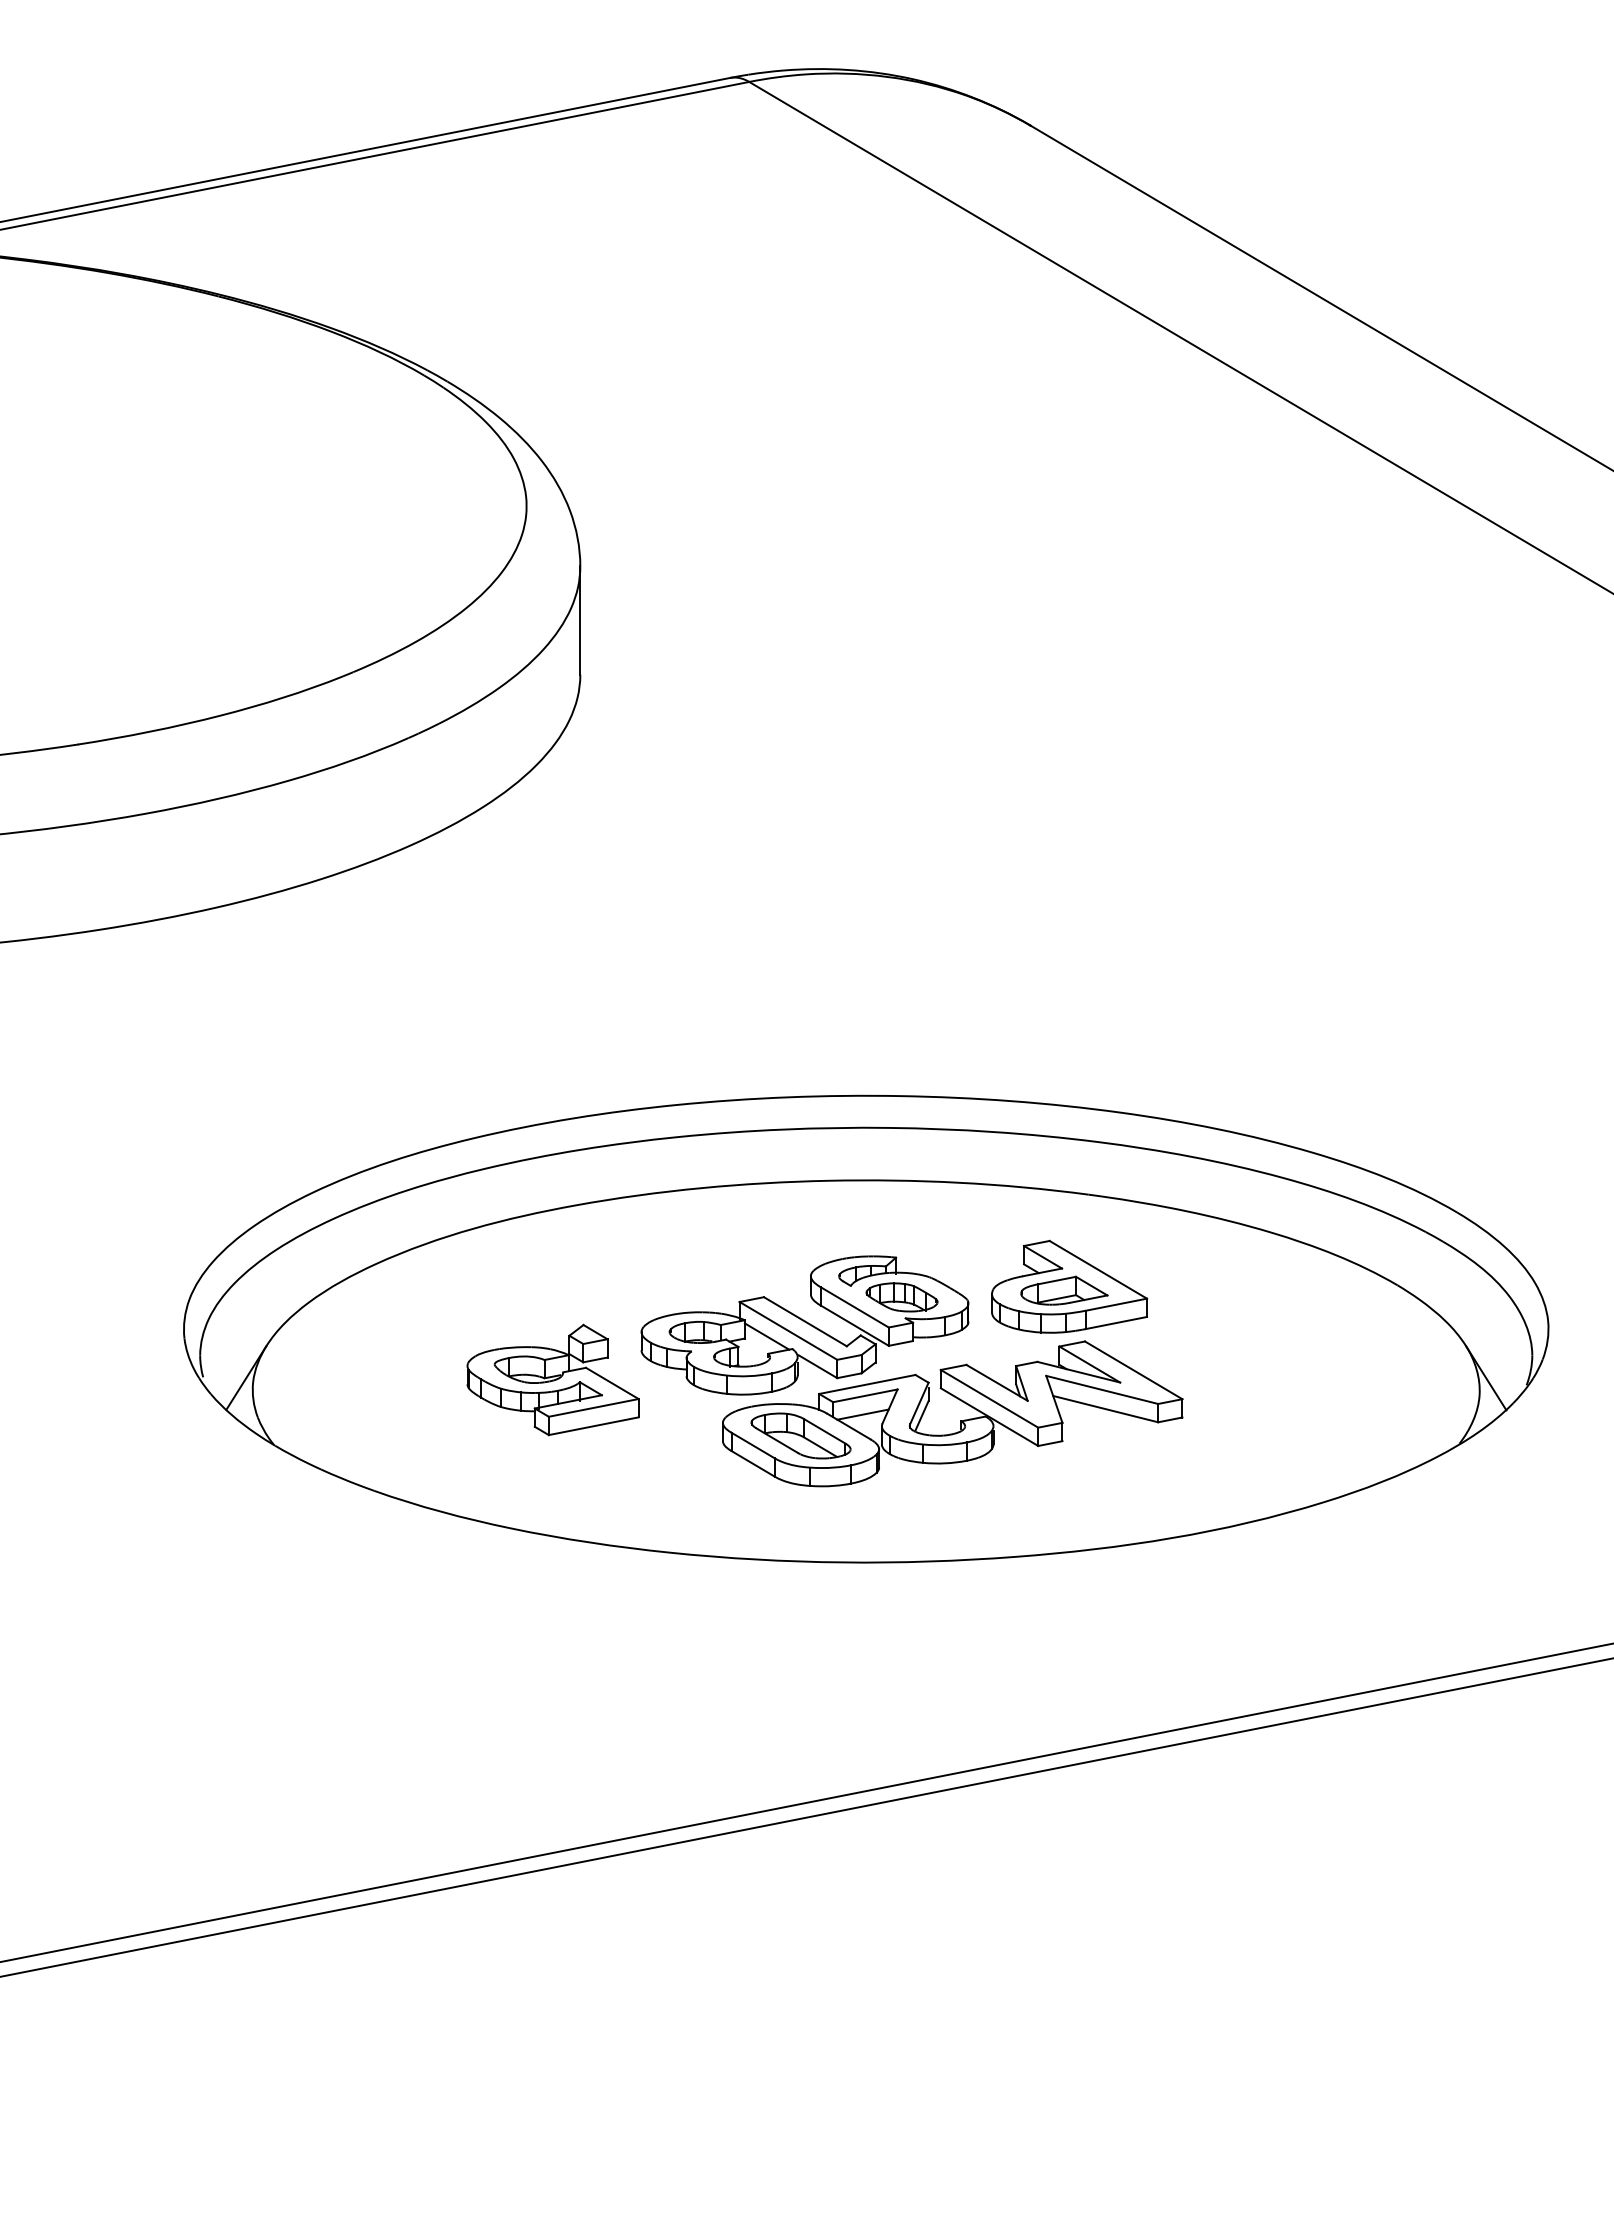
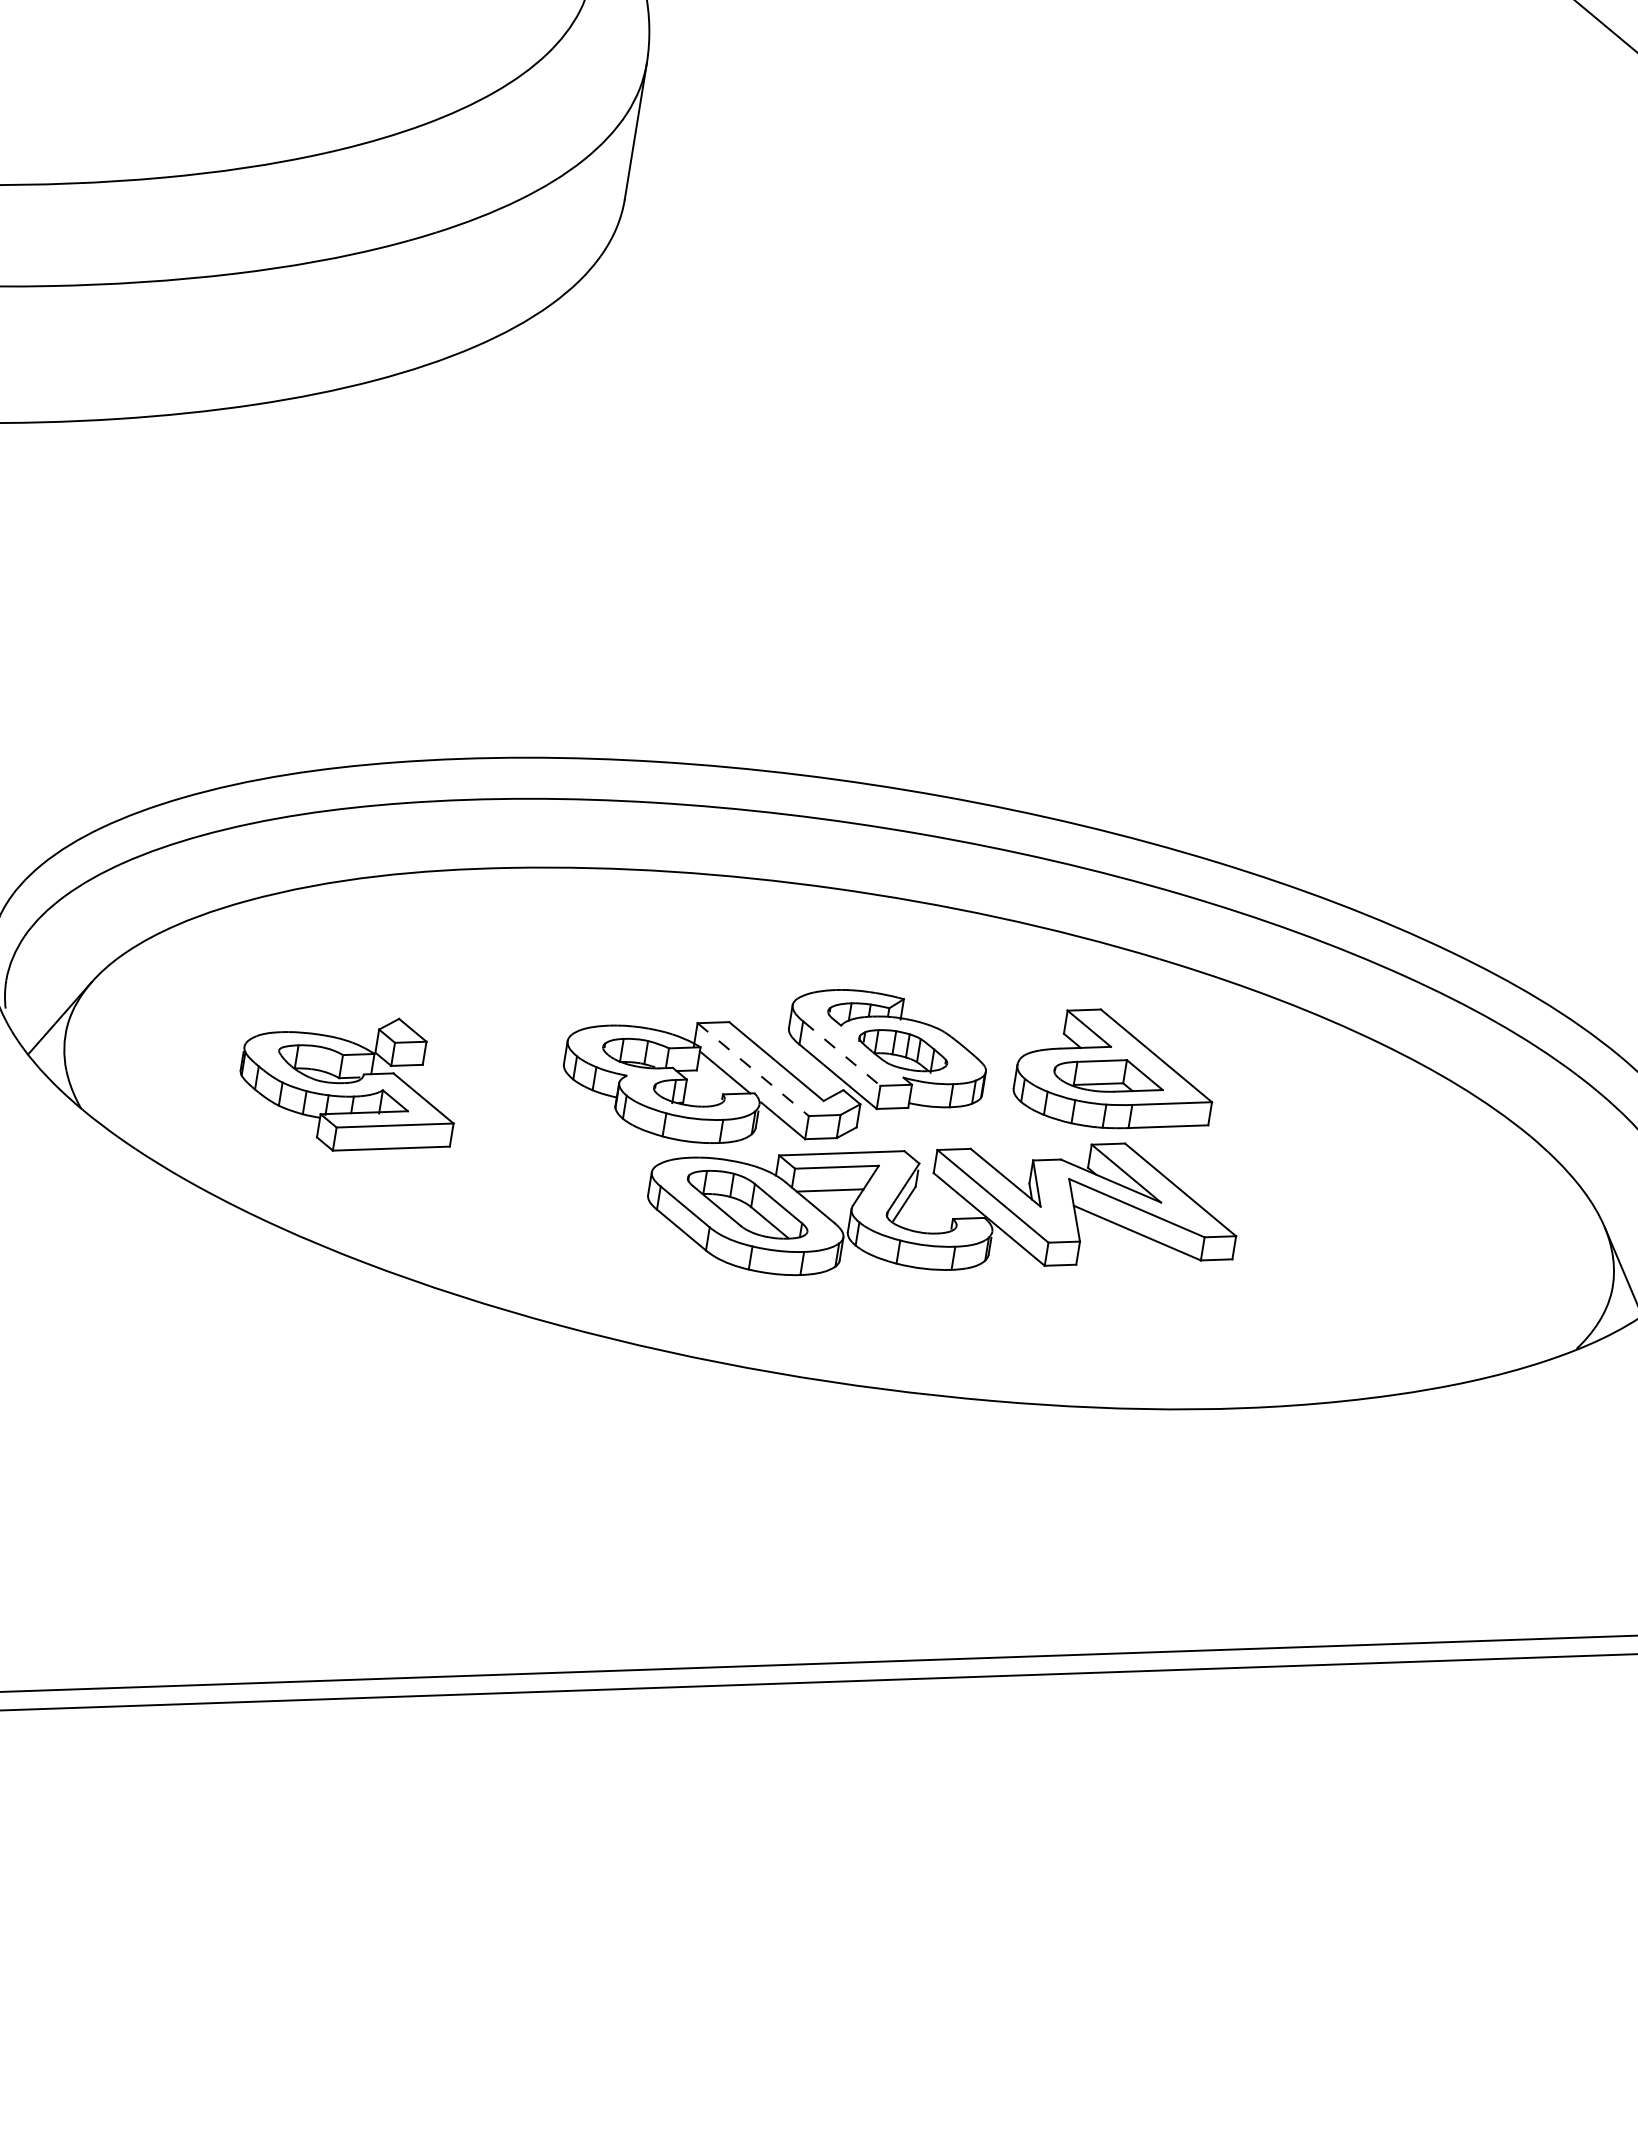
line: (855, 1307) -> (842, 1053), solid -> dashed
line: (788, 1330) -> (753, 1069), solid -> dashed
part: (552, 1379) -> (348, 1081), moved

